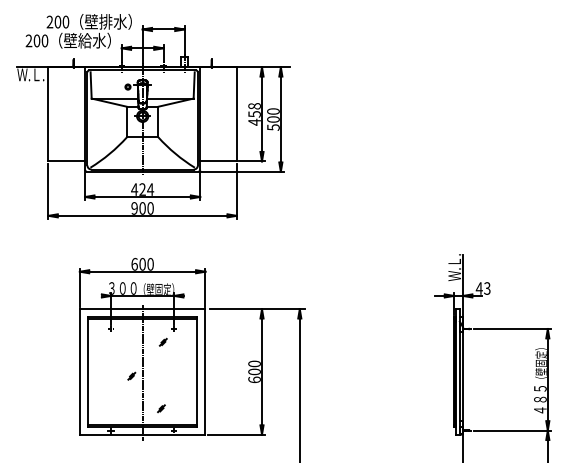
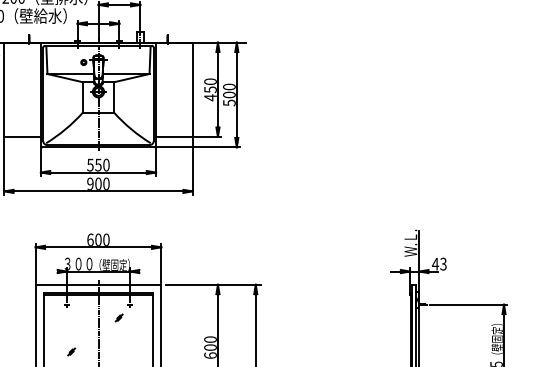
text: (254, 106) -> (210, 81), 458 -> 450
text: (142, 189) -> (98, 165), 424 -> 550
part: (131, 375) -> (71, 351), moved

